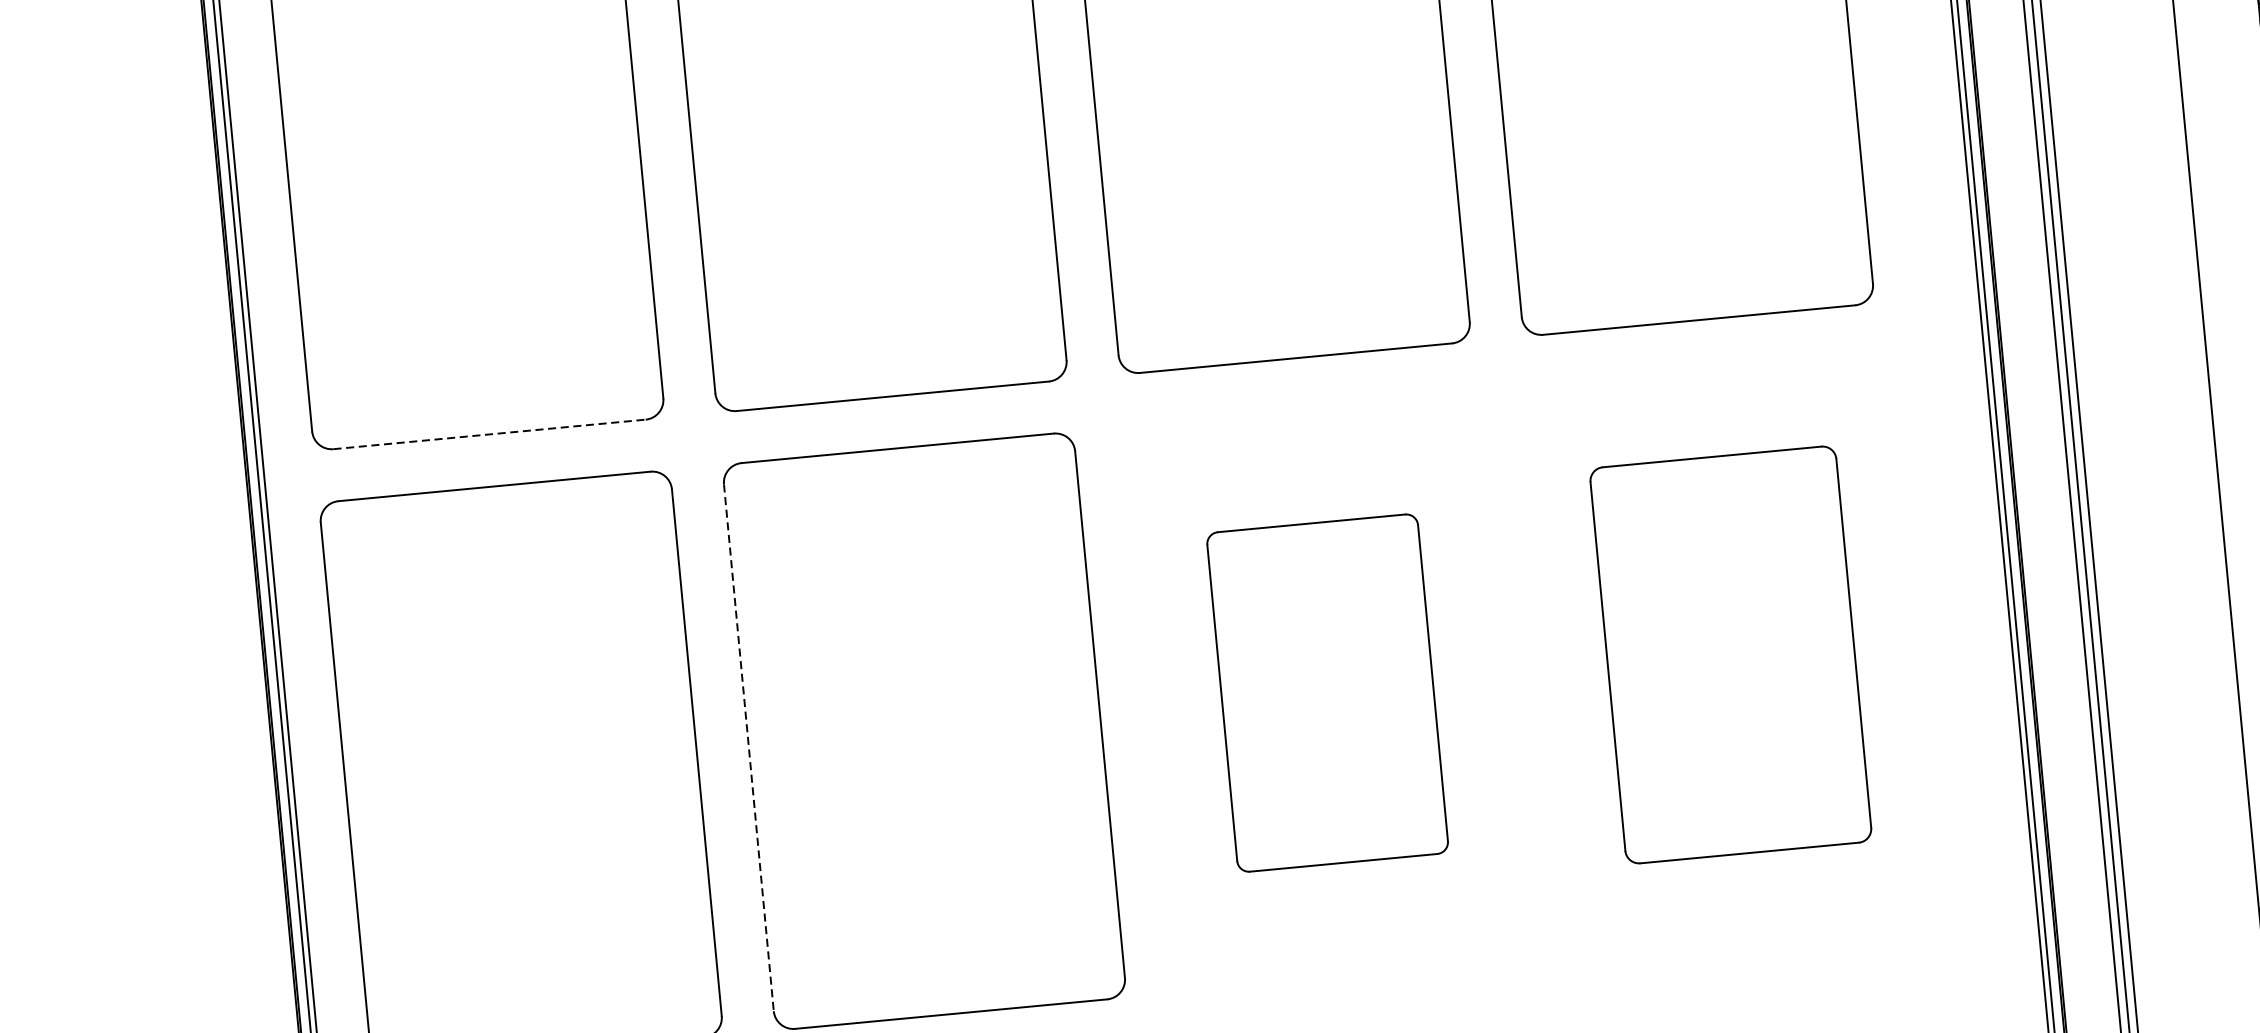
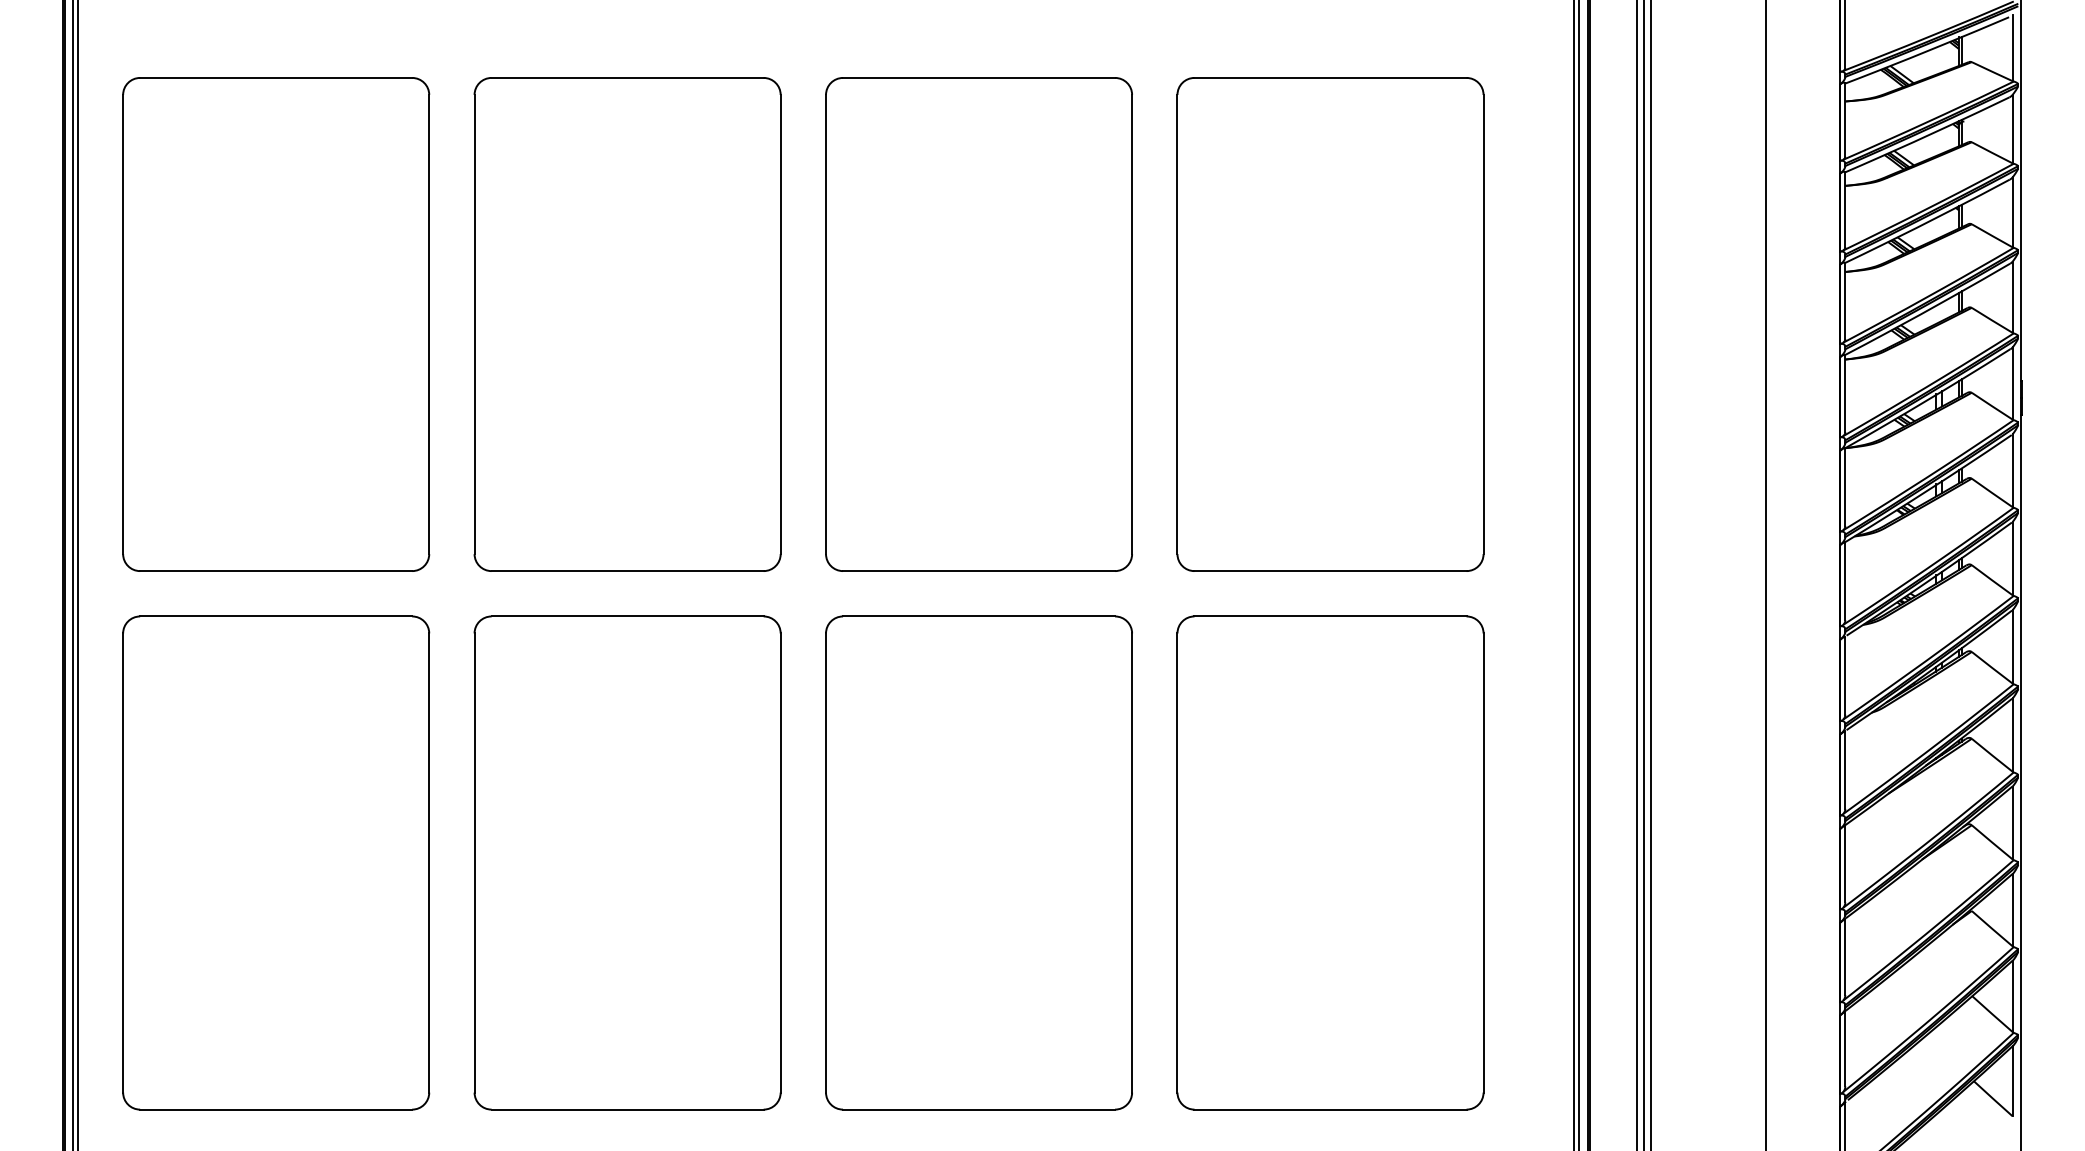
line: (490, 434) -> (276, 571), dashed -> solid
part: (1730, 654) -> (1330, 862), size x1.43
part: (1326, 692) -> (978, 862), size x1.67
line: (748, 748) -> (474, 863), dashed -> solid

